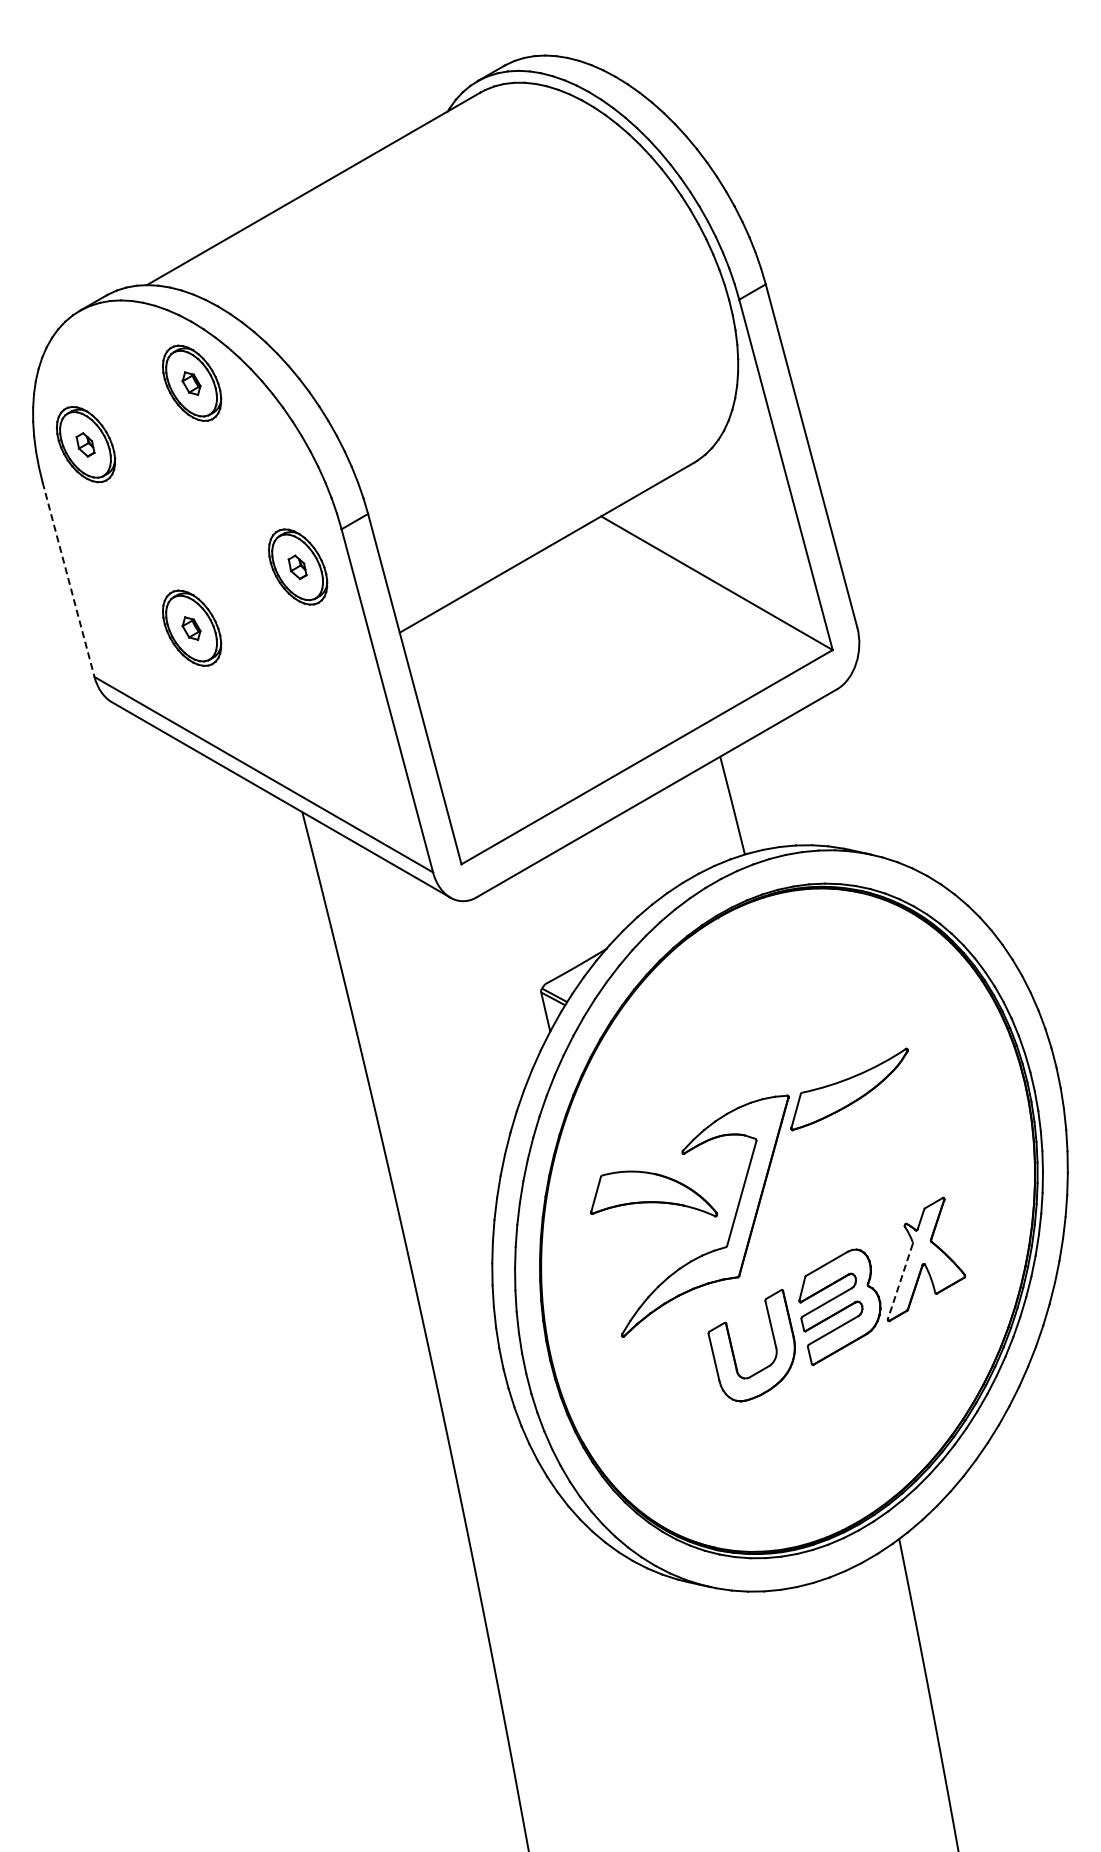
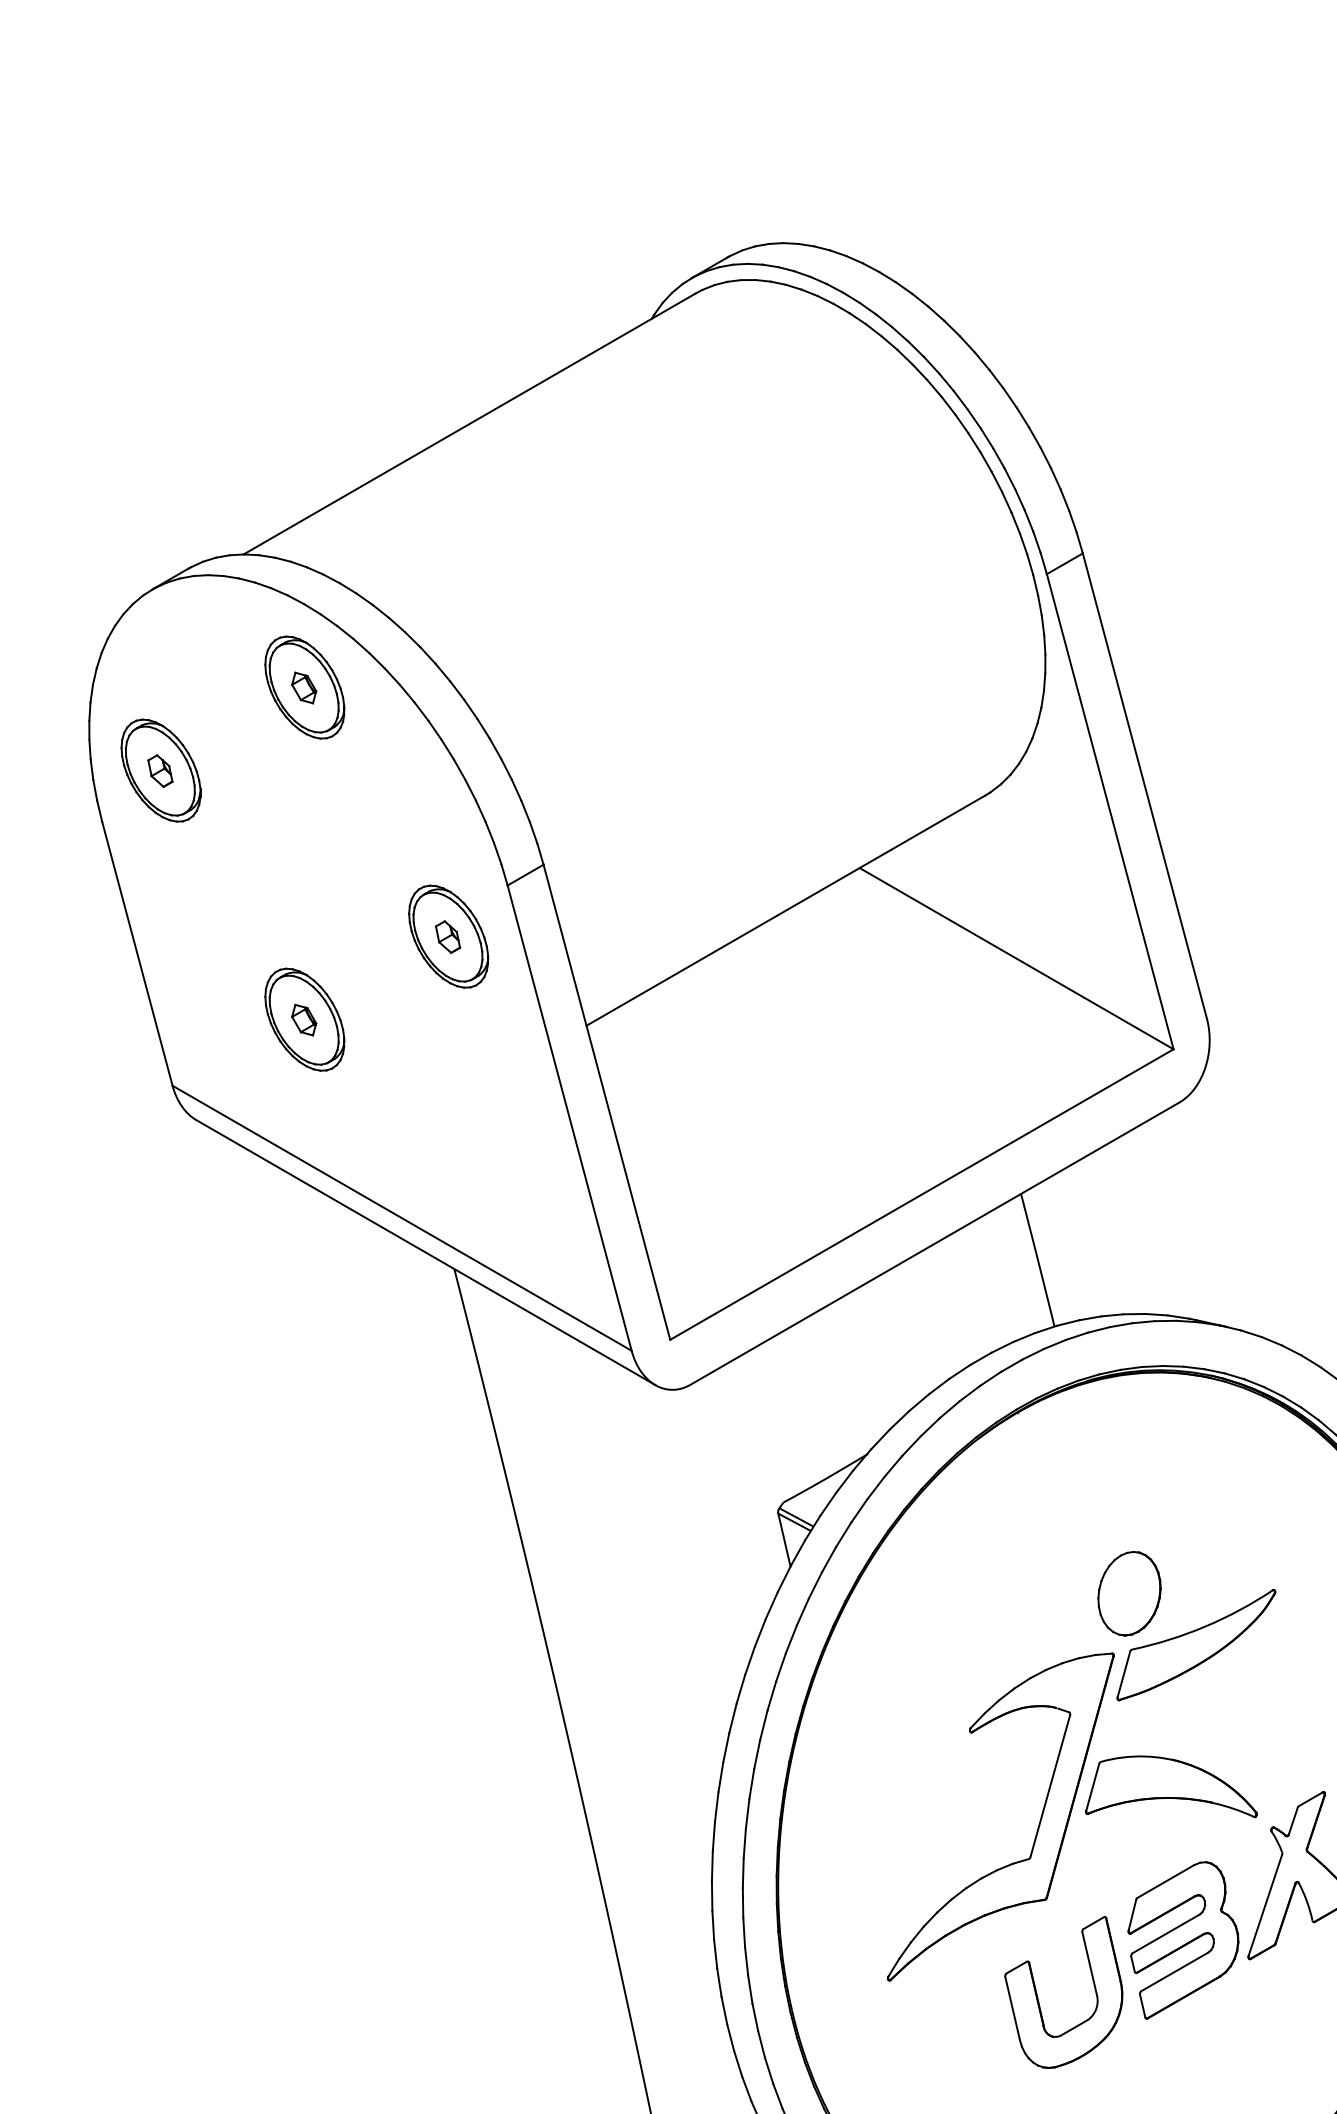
line: (68, 579) -> (137, 953), dashed -> solid
part: (800, 1051) -> (1129, 1593), added
part: (654, 1193) -> (1171, 1786), moved
line: (900, 1281) -> (1265, 1905), dashed -> solid

